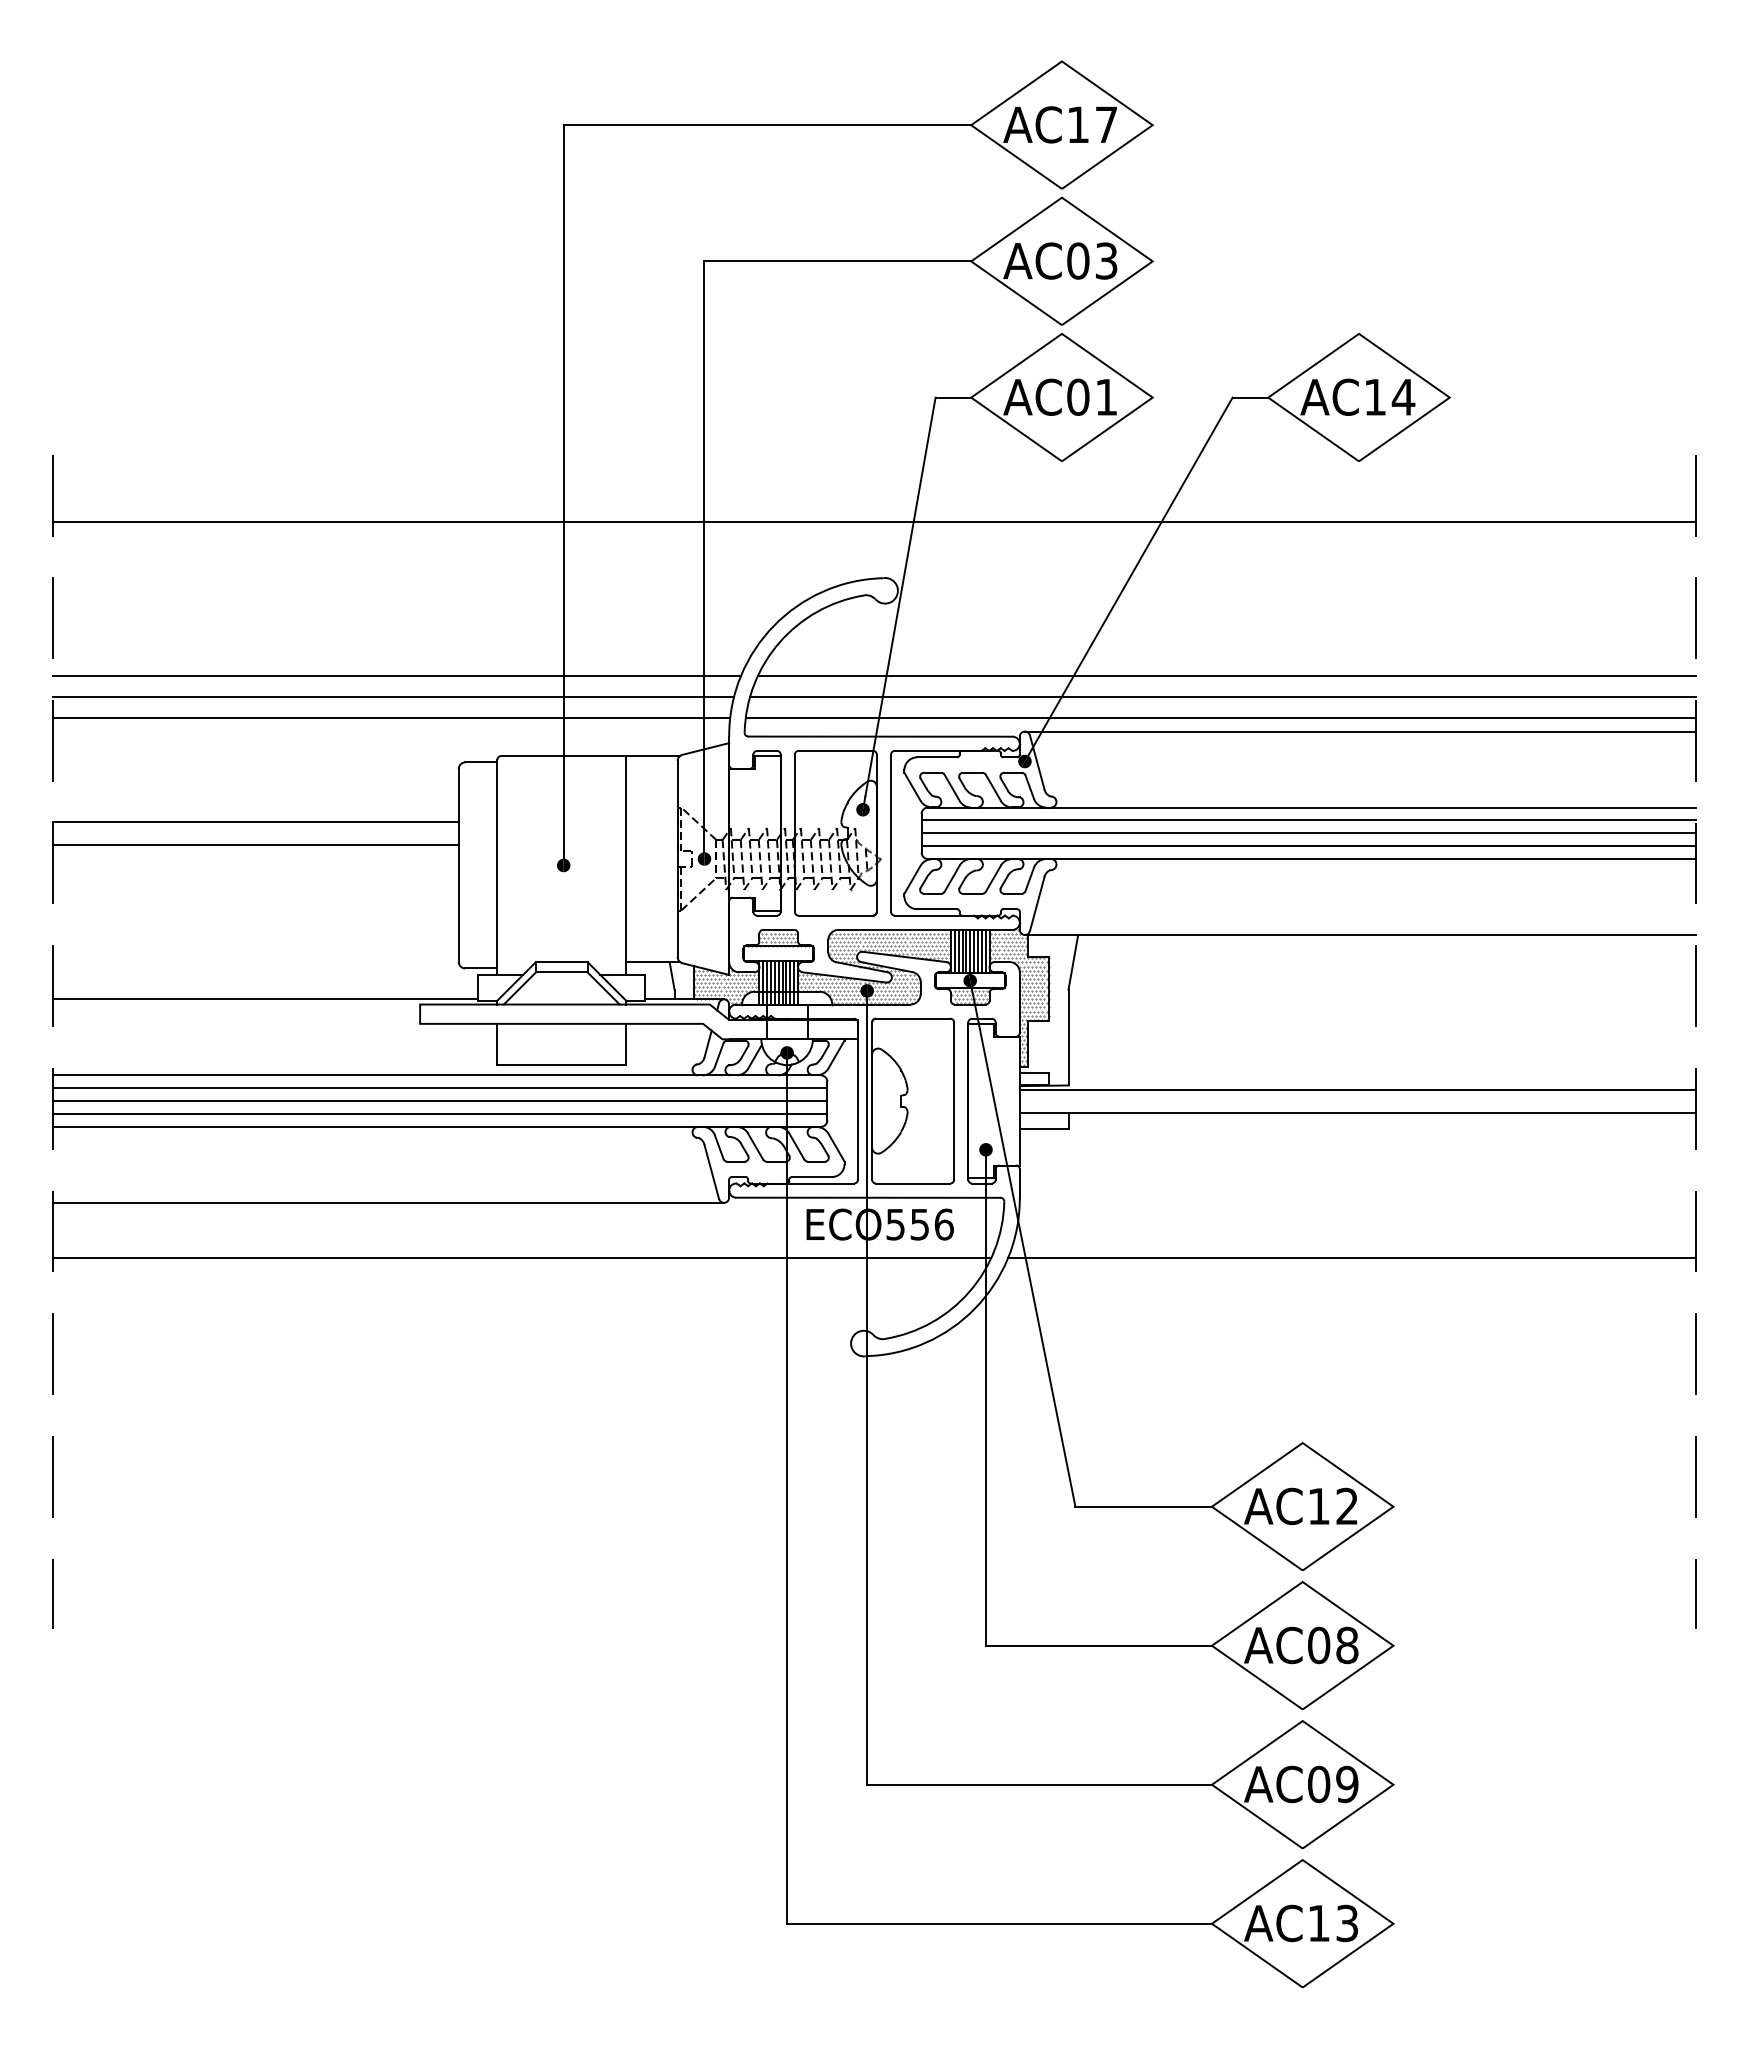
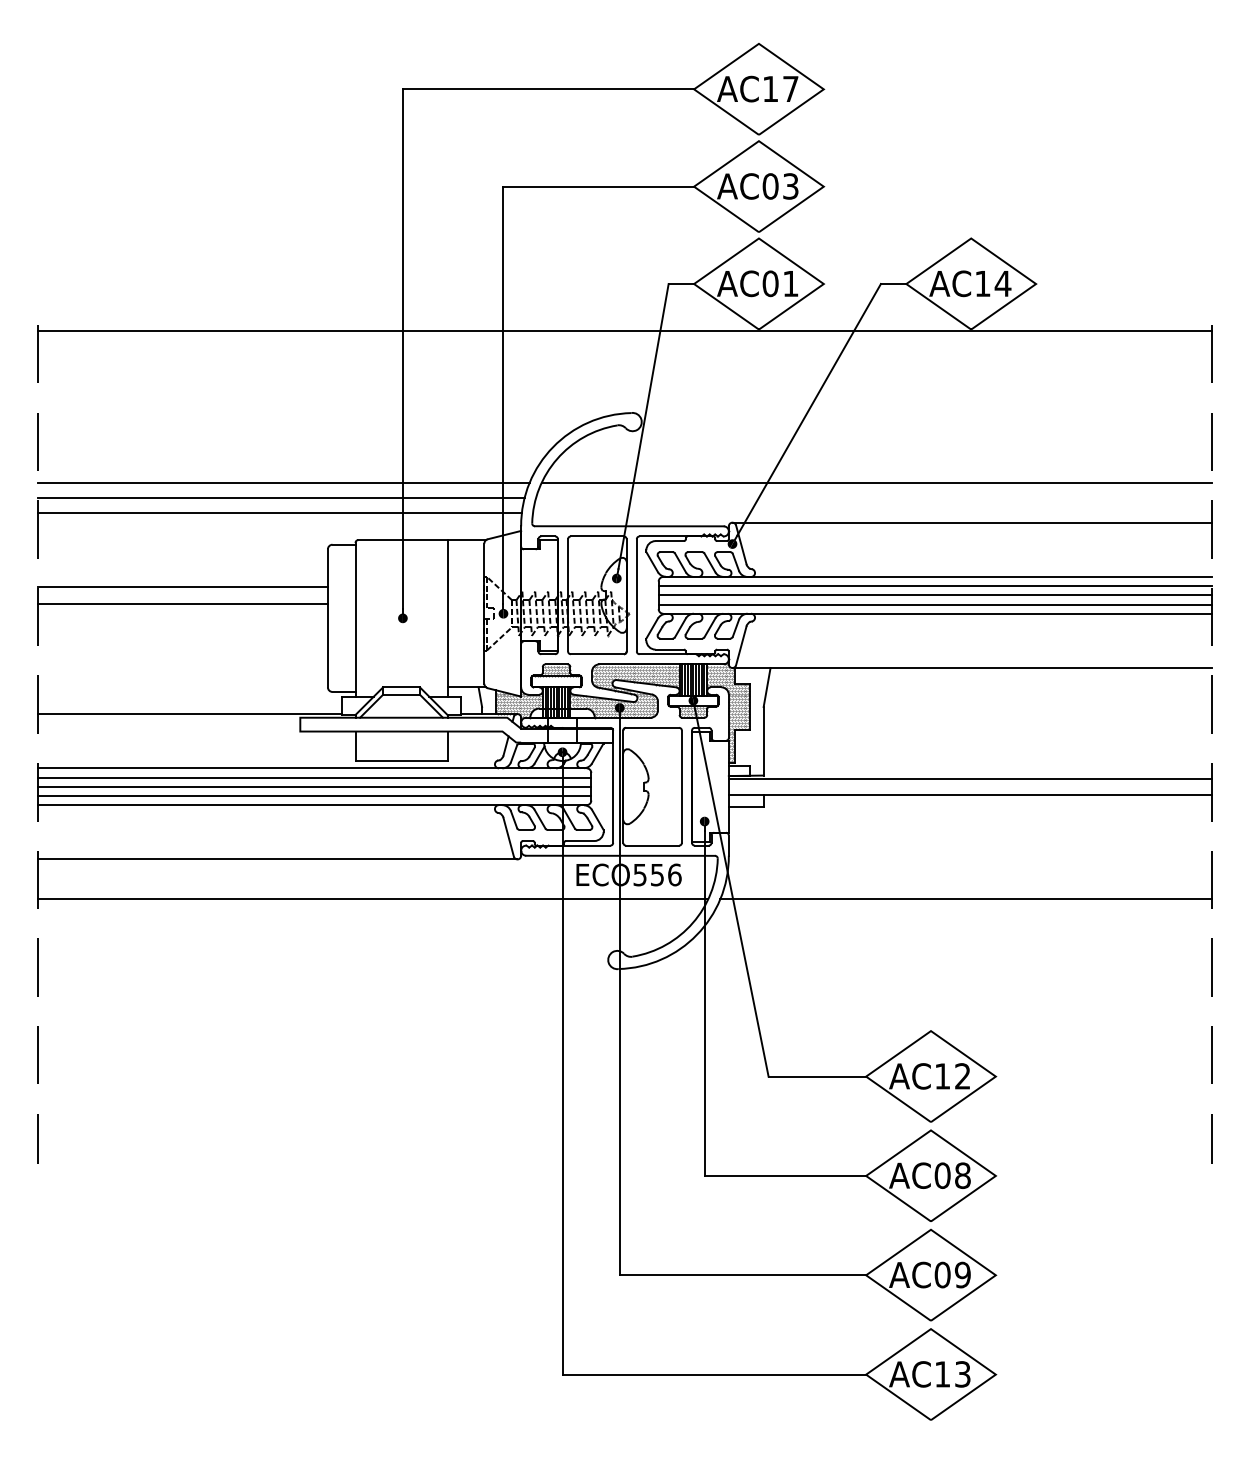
line: (874, 521) -> (625, 330), moved
line: (1222, 697) -> (873, 498), removed
line: (1220, 717) -> (872, 512), removed

